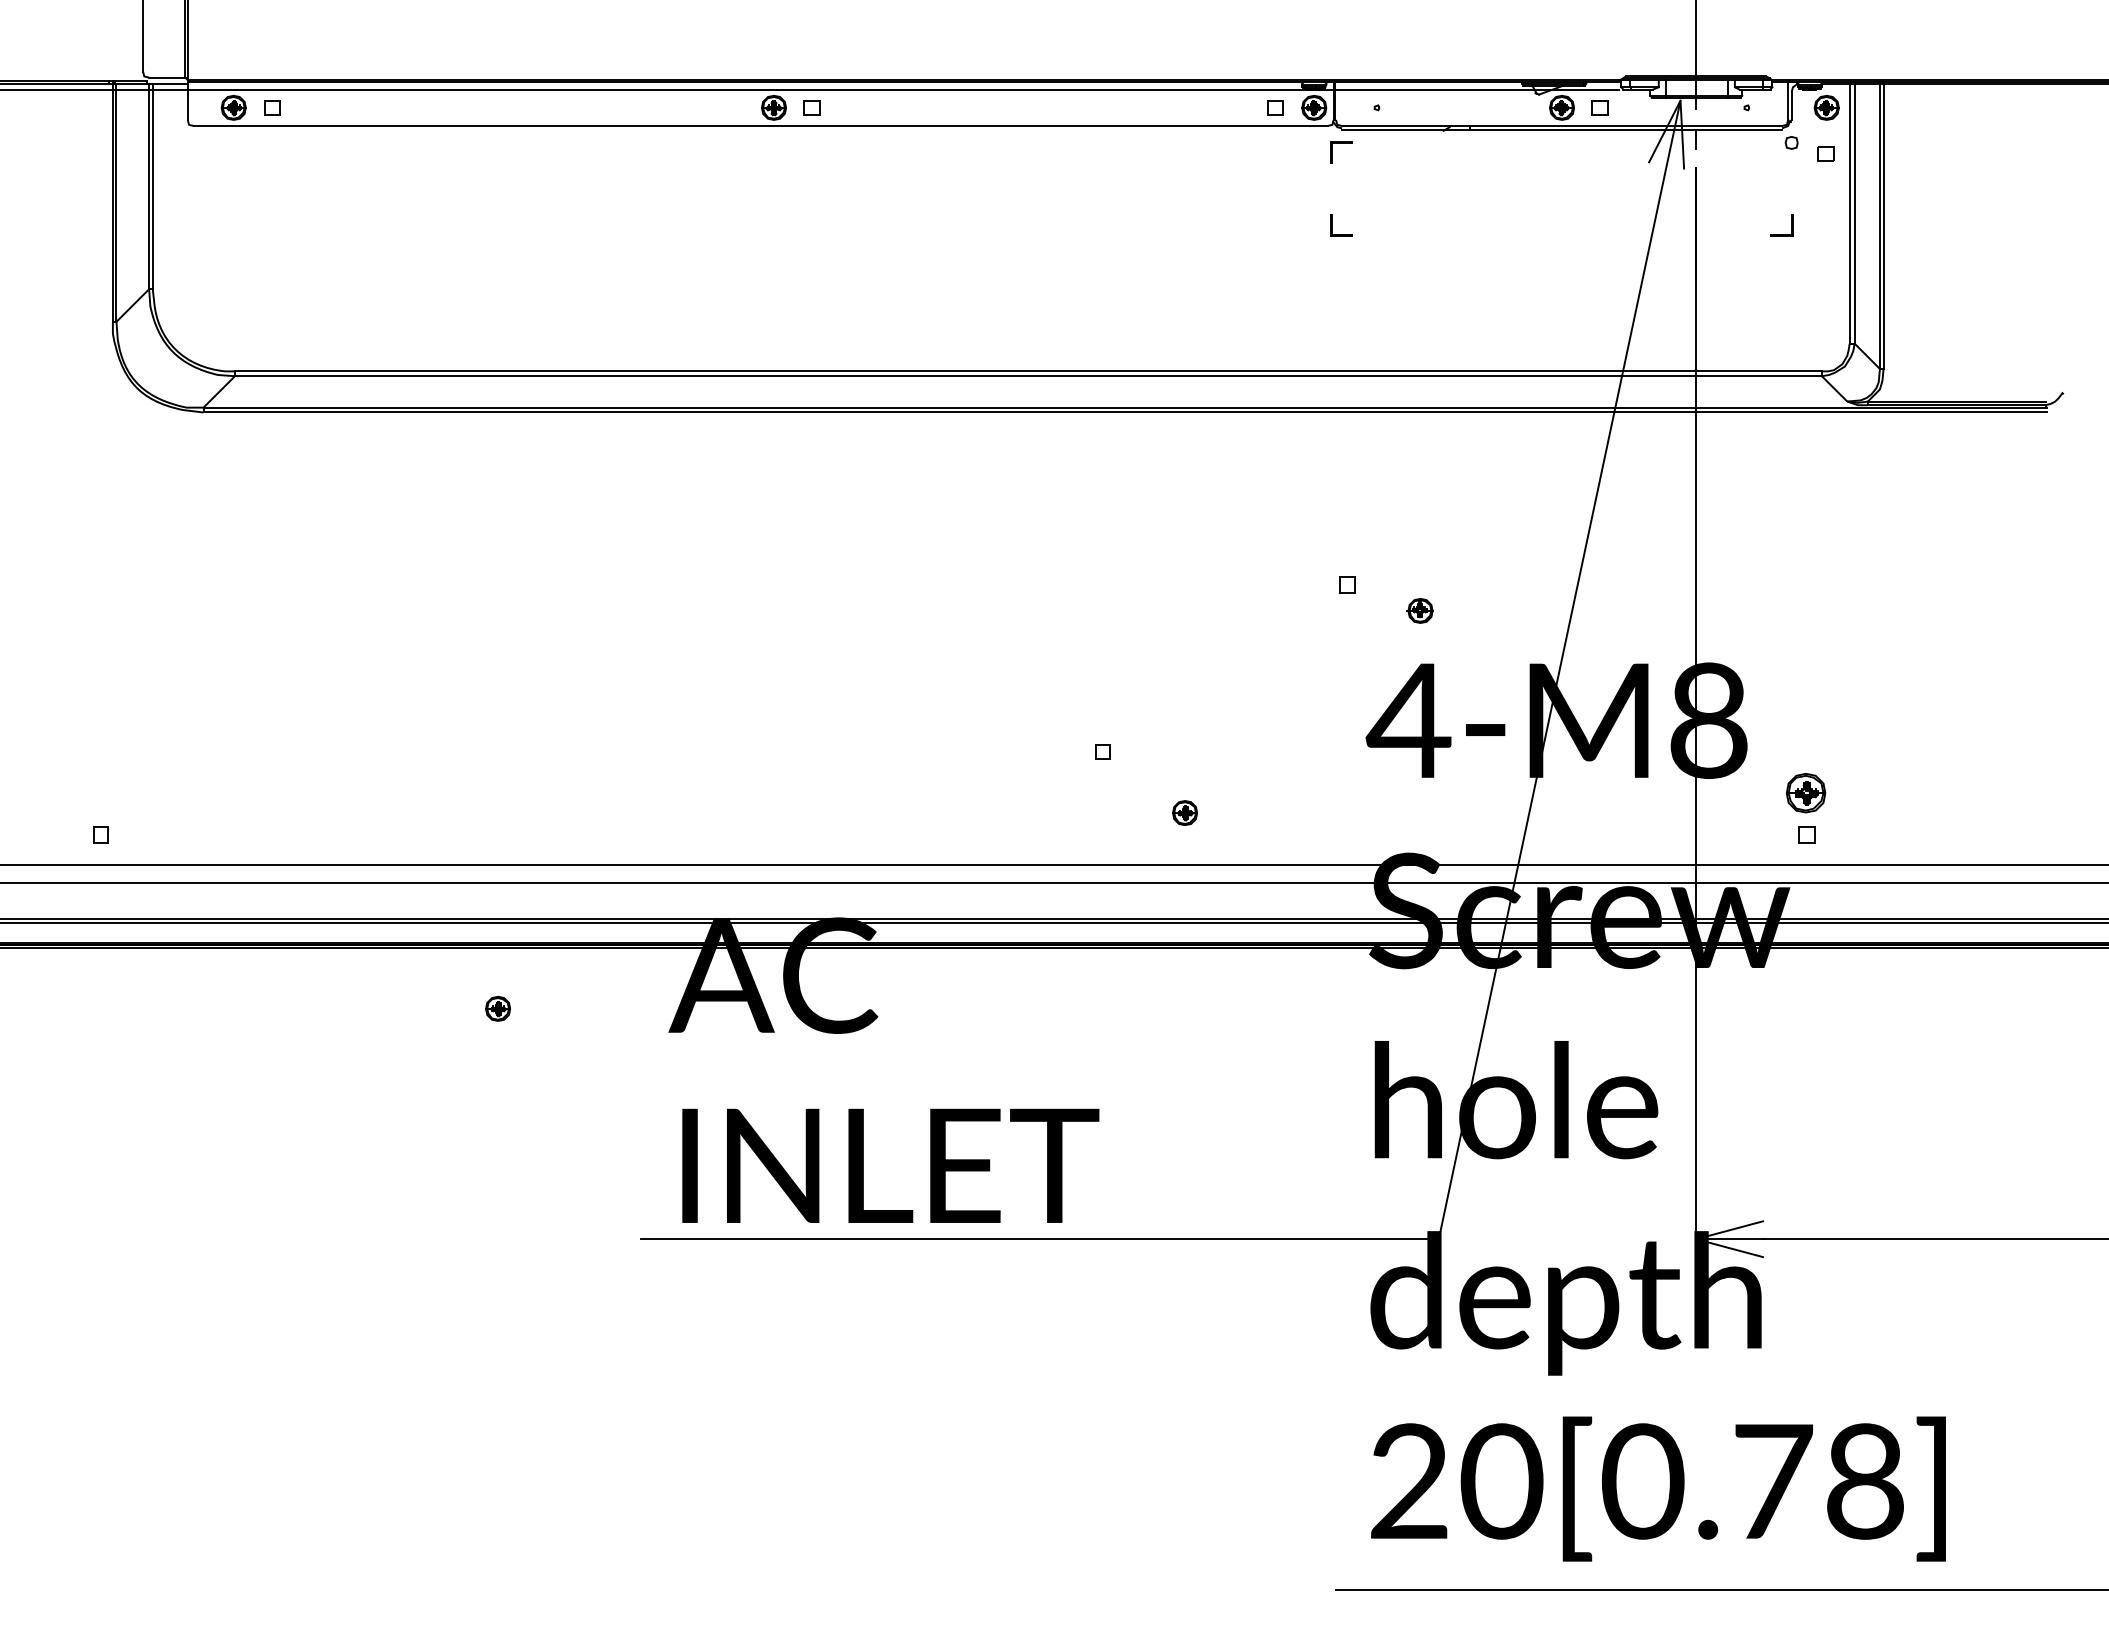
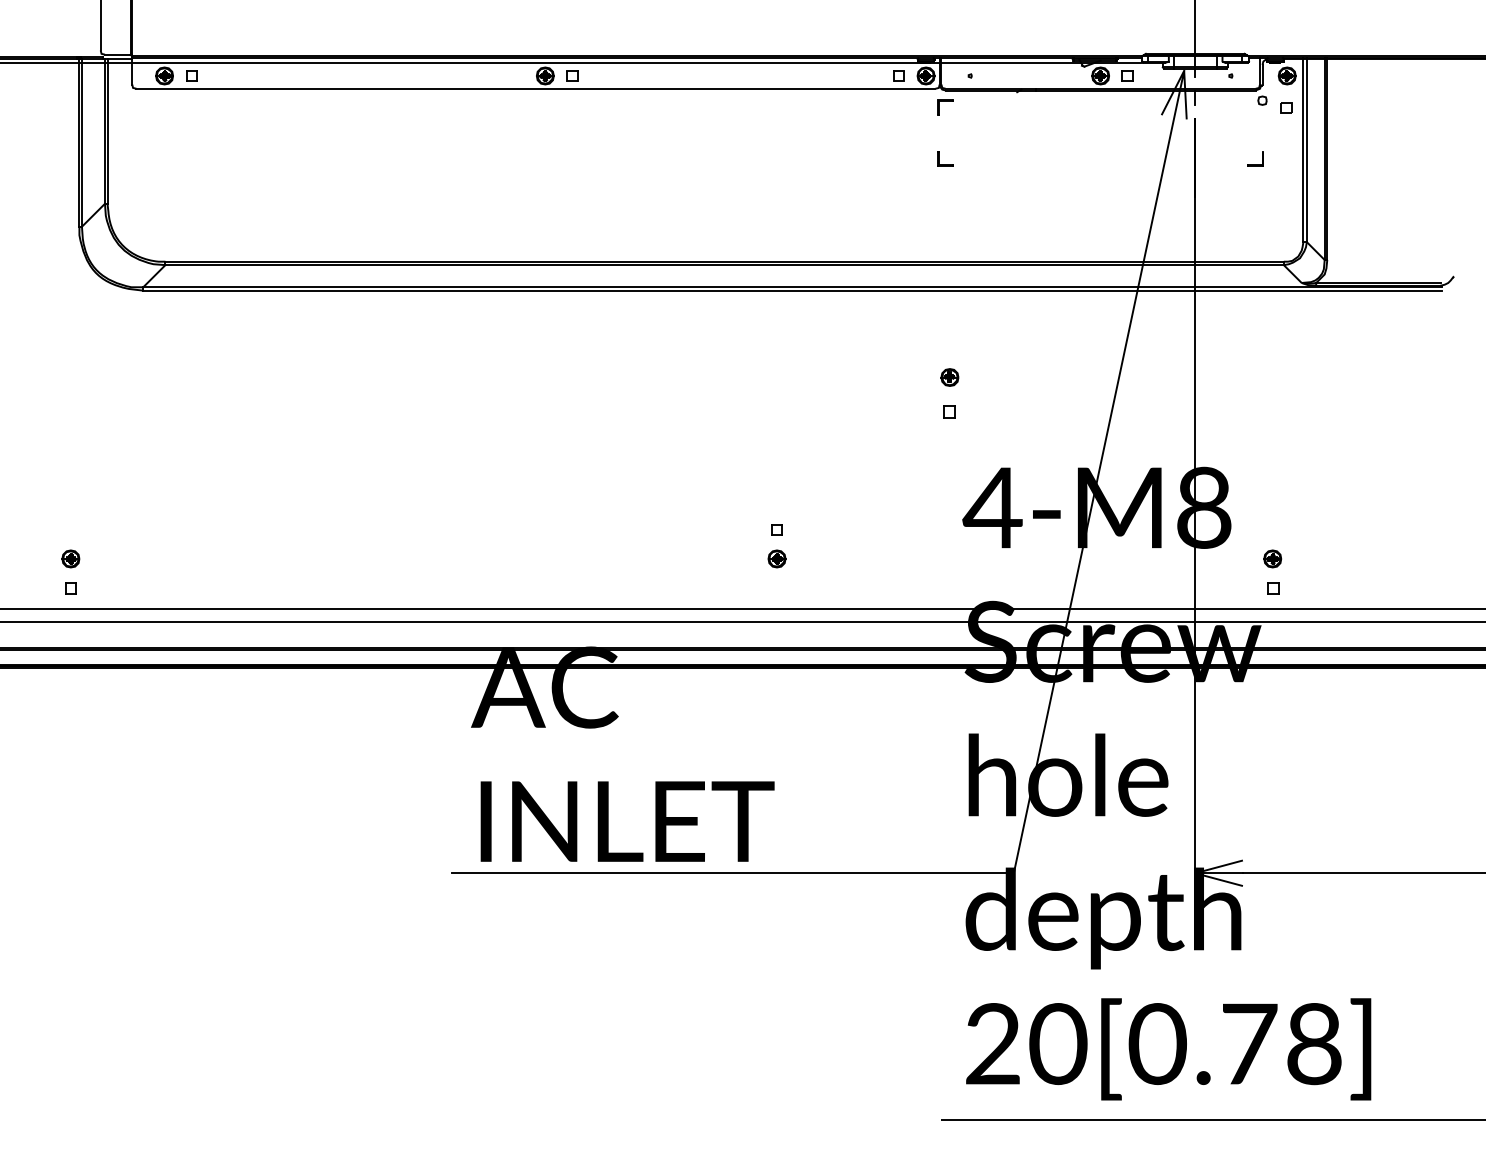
part: (1419, 610) -> (949, 377), moved
part: (1805, 792) -> (1272, 558), size x0.62
part: (1184, 812) -> (776, 558), moved
part: (497, 1008) -> (70, 558), moved

